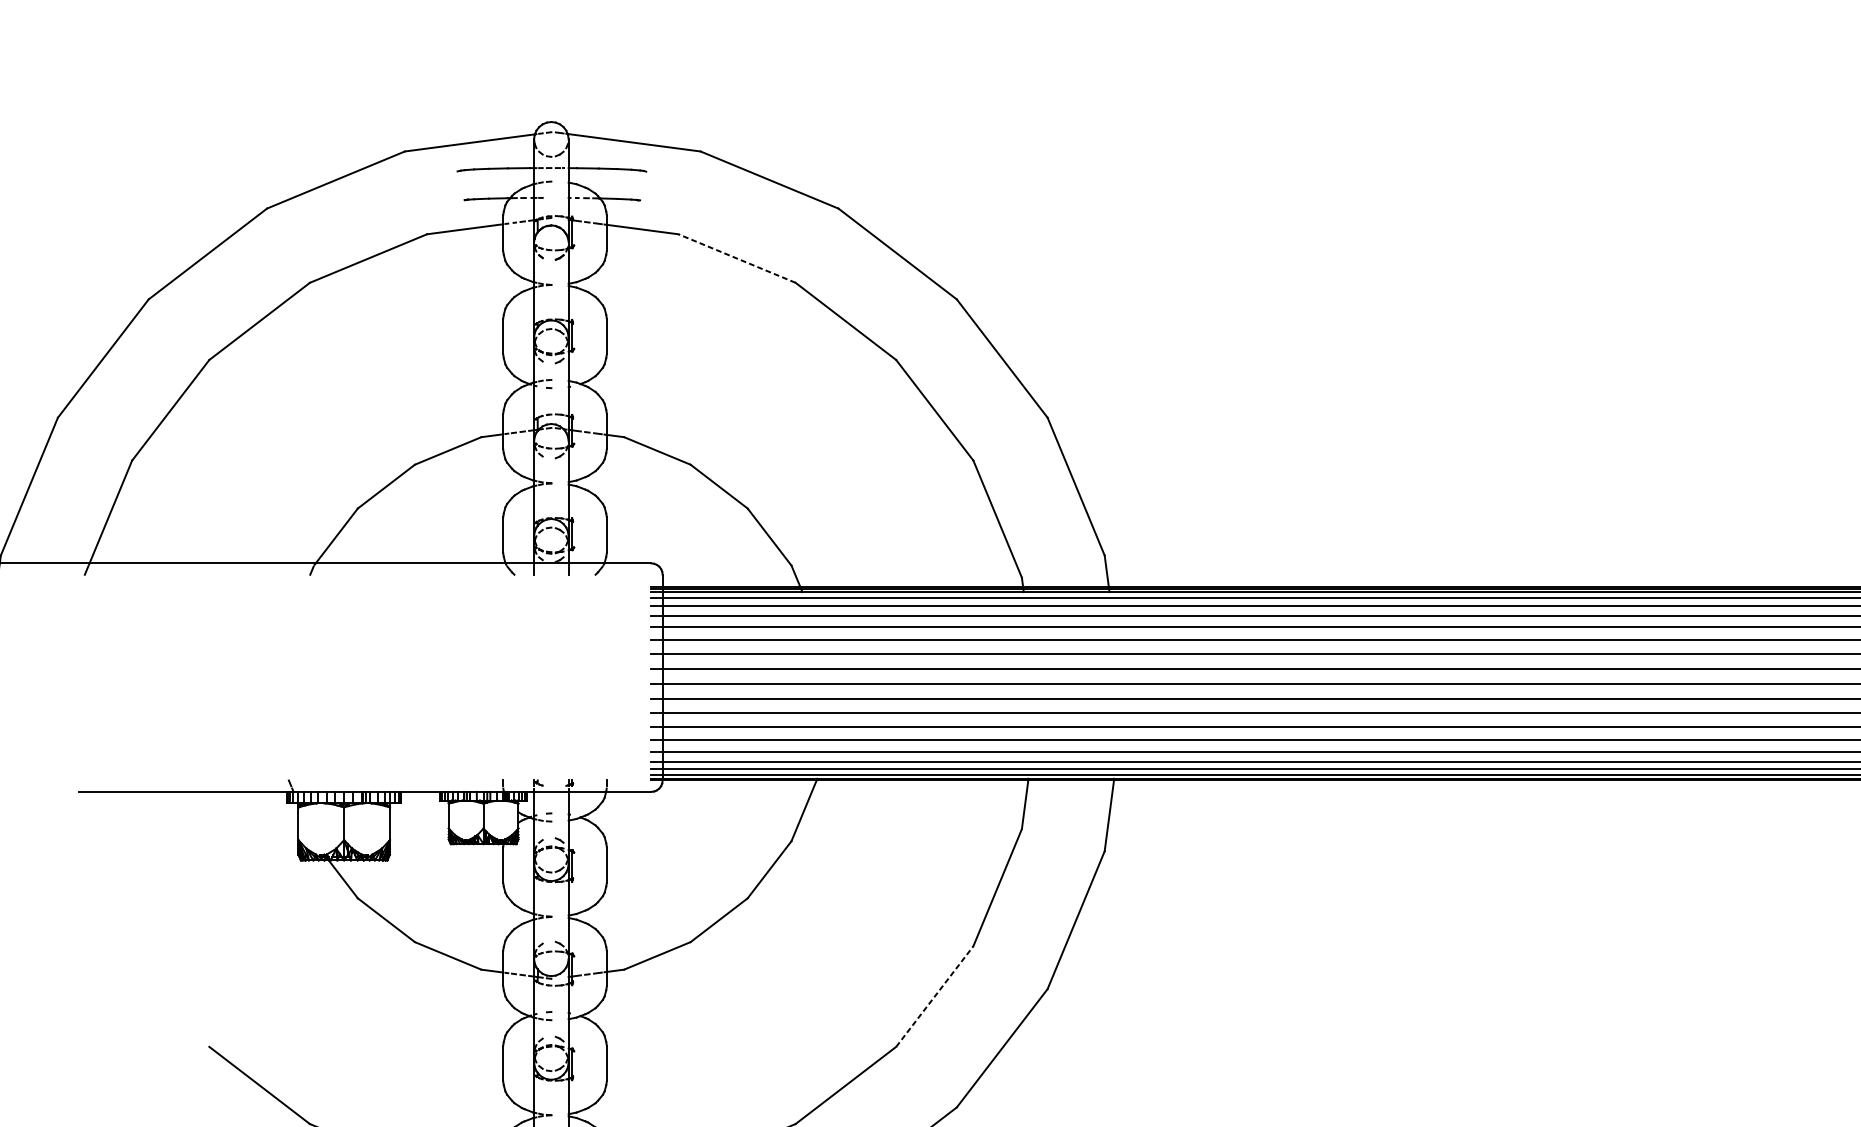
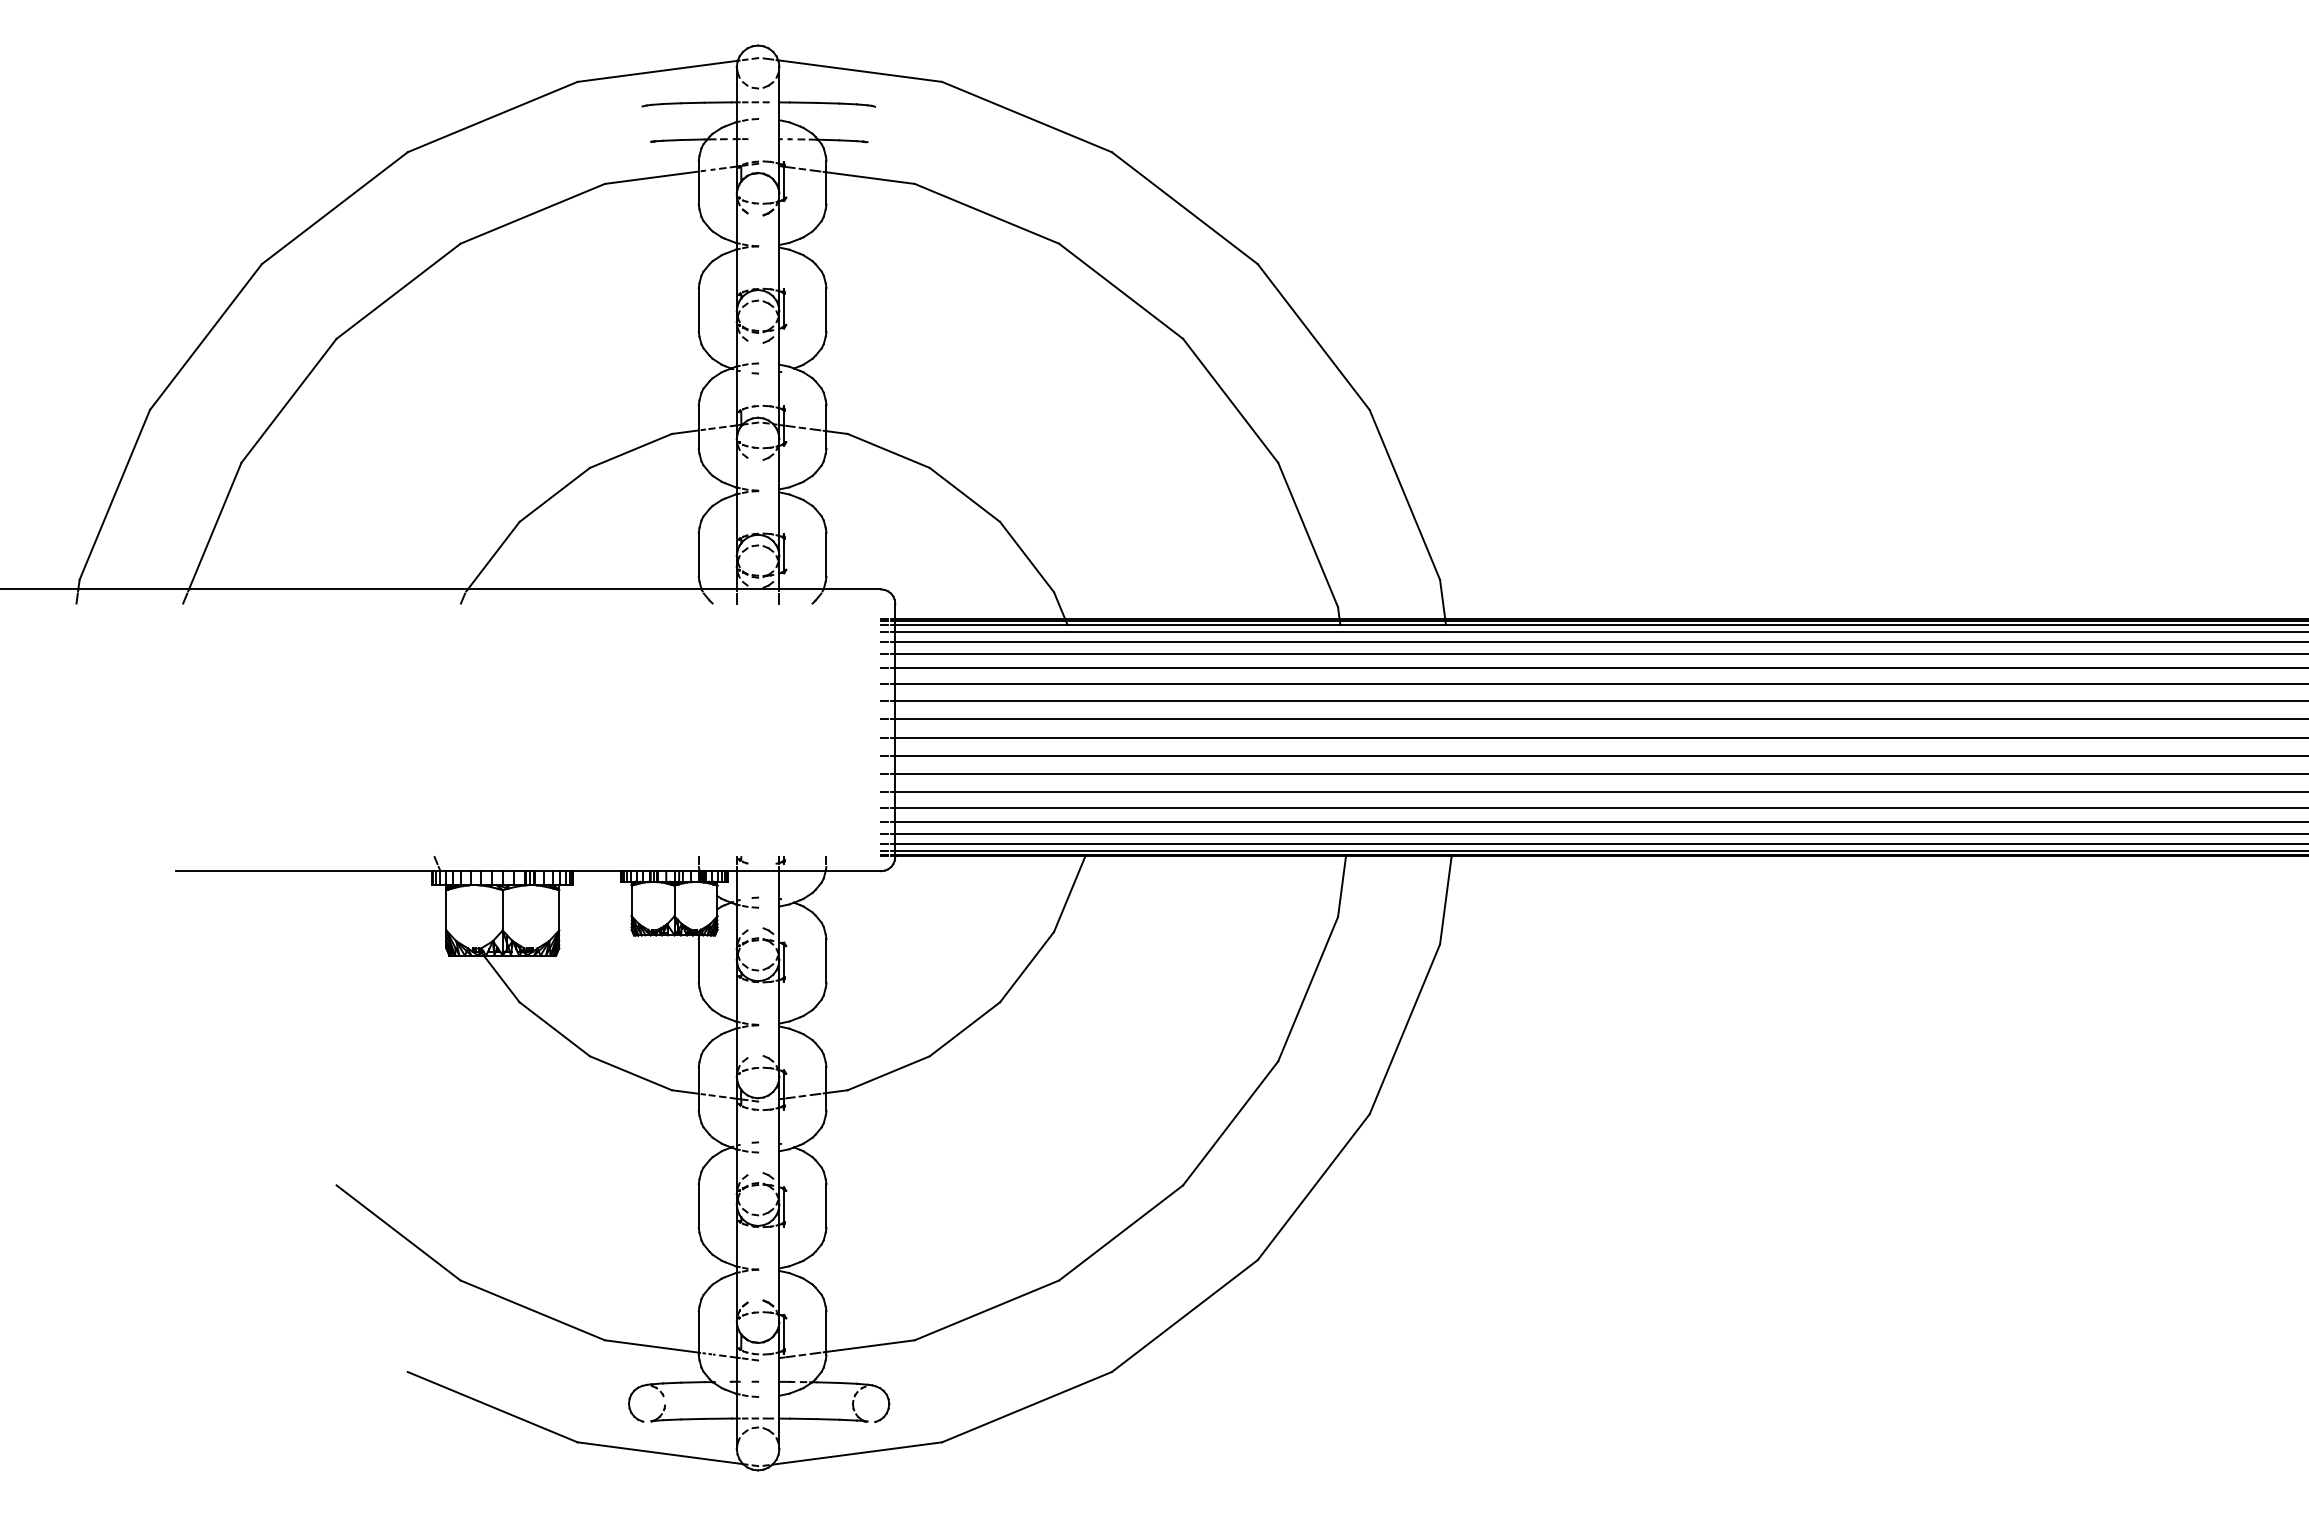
line: (736, 258) -> (986, 213), dashed -> solid
line: (934, 995) -> (1230, 1122), dashed -> solid

